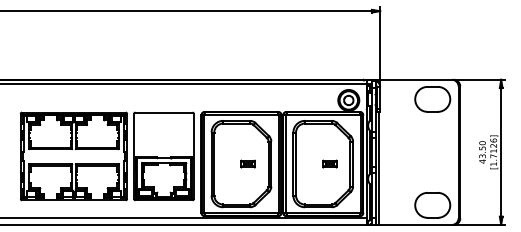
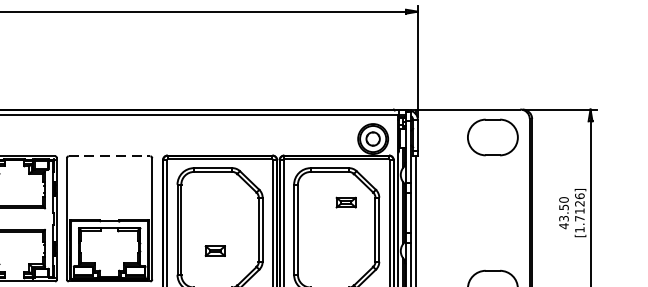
line: (164, 112) -> (110, 156), solid -> dashed
part: (247, 163) -> (214, 250), moved
part: (329, 163) -> (345, 201), moved

